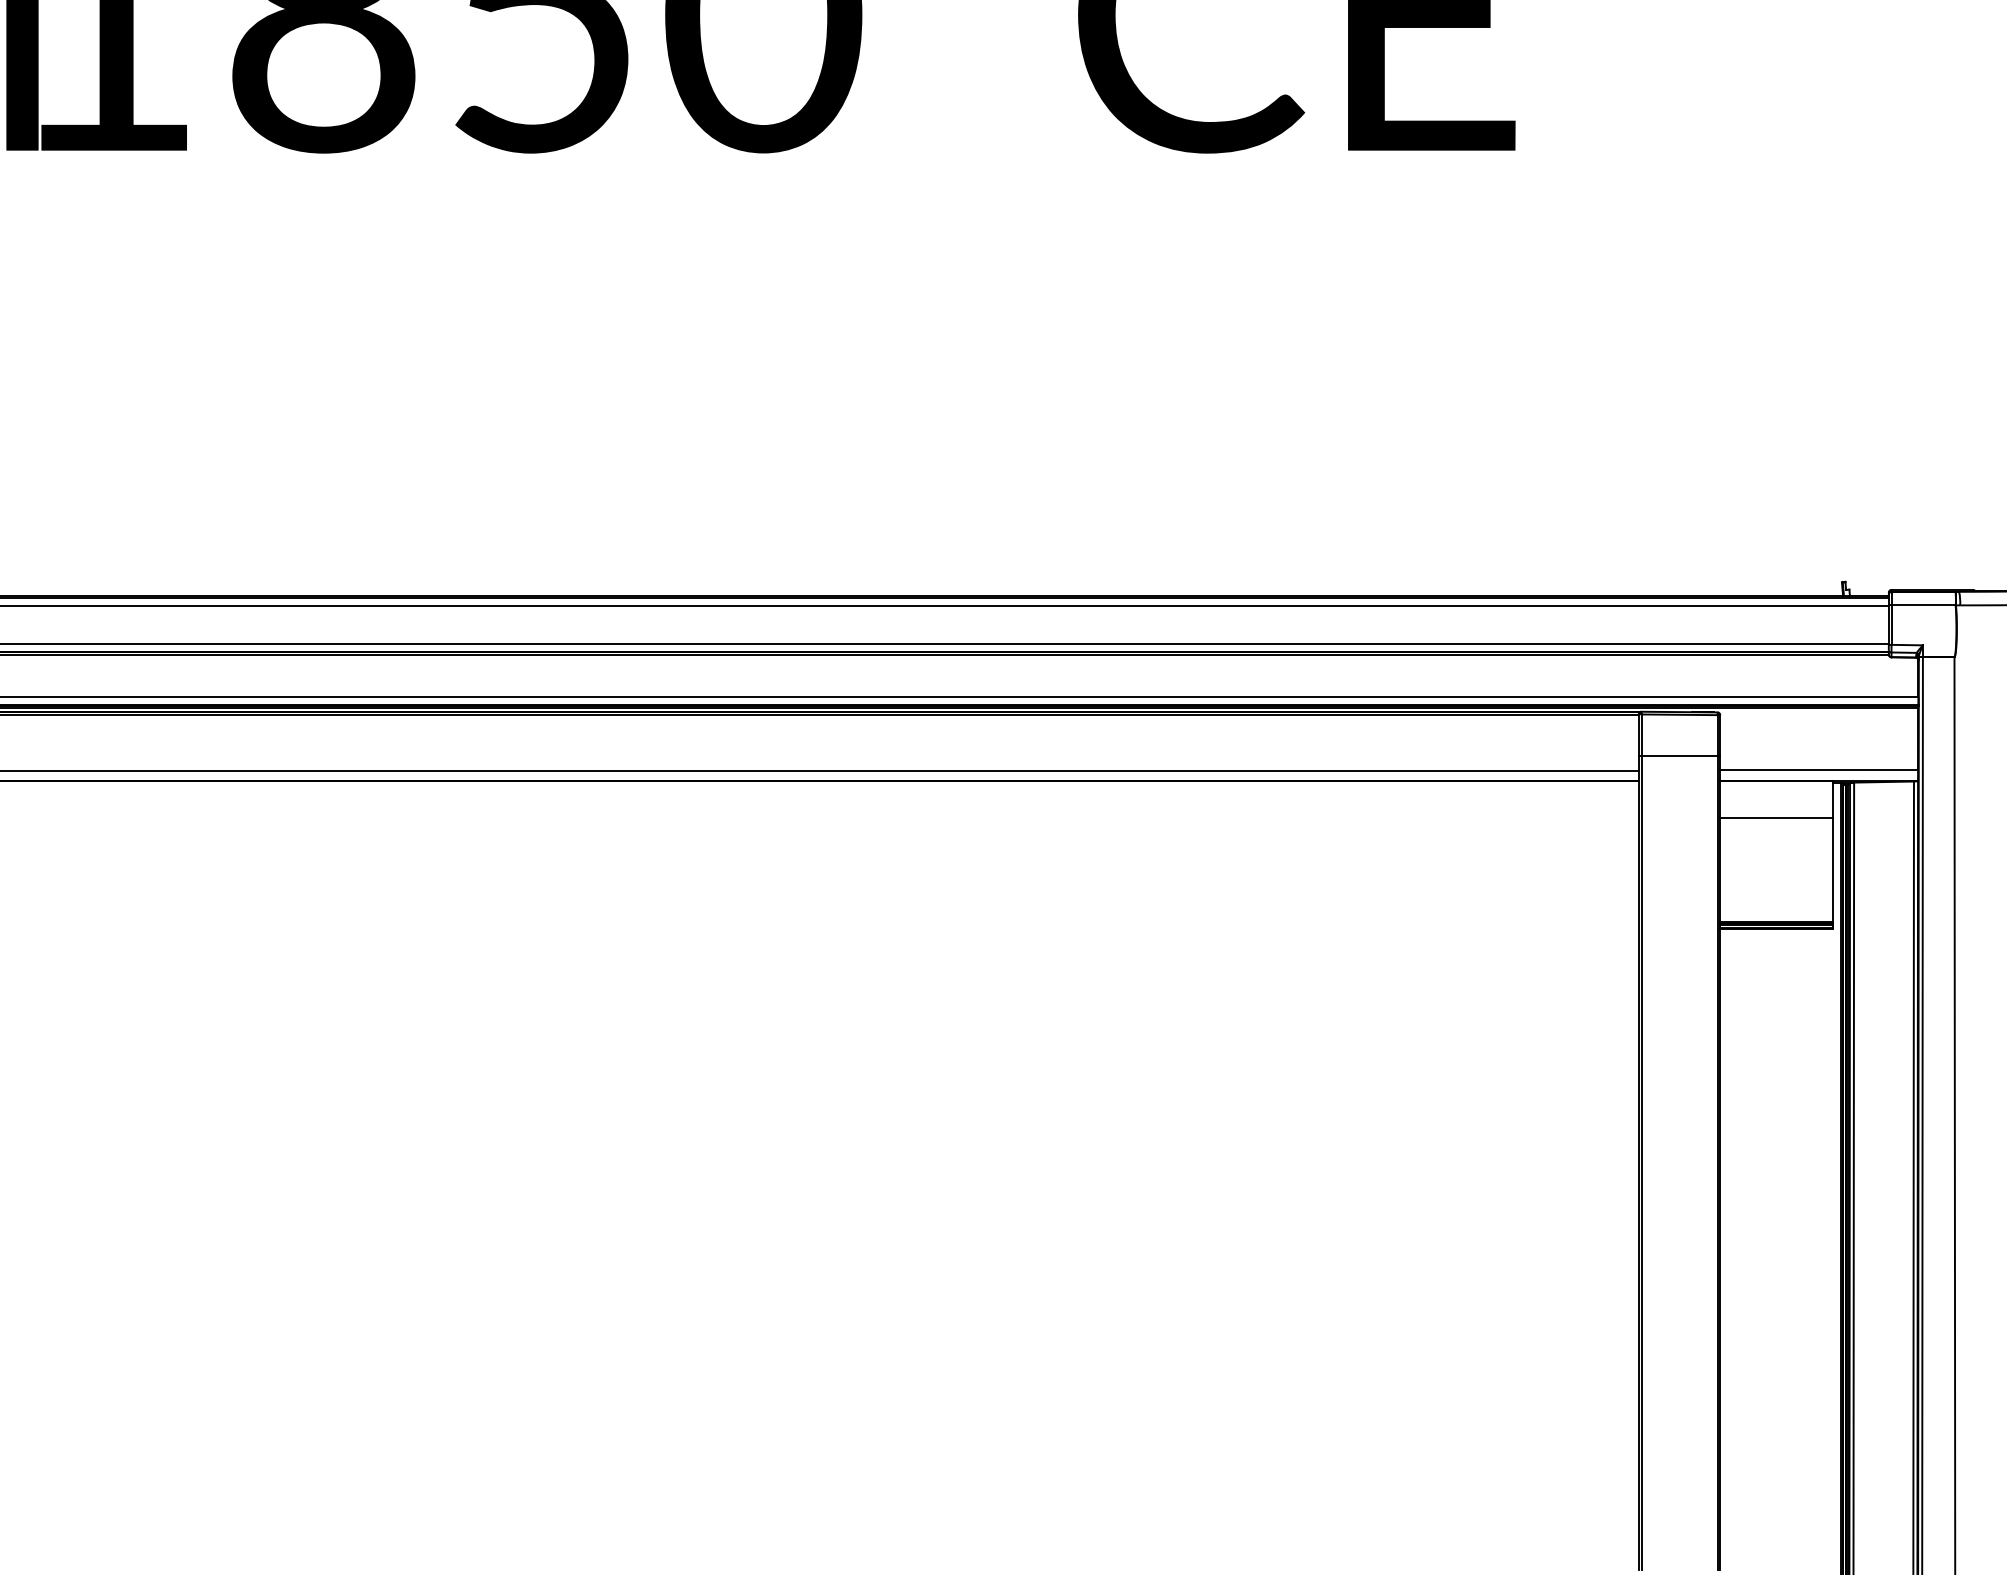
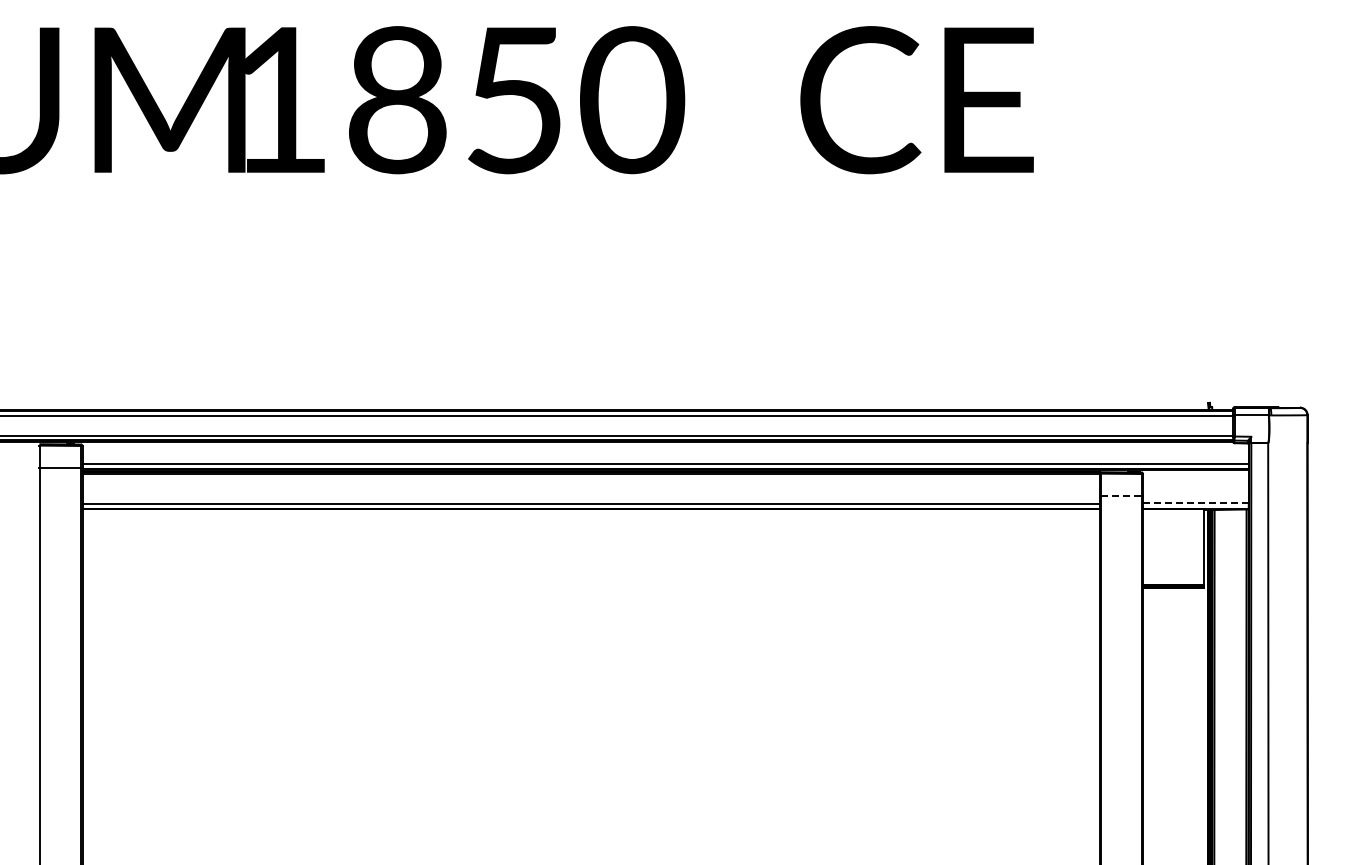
line: (1679, 755) -> (1121, 495), solid -> dashed
line: (1818, 770) -> (1195, 503), solid -> dashed
line: (1777, 819) -> (1173, 529), removed

